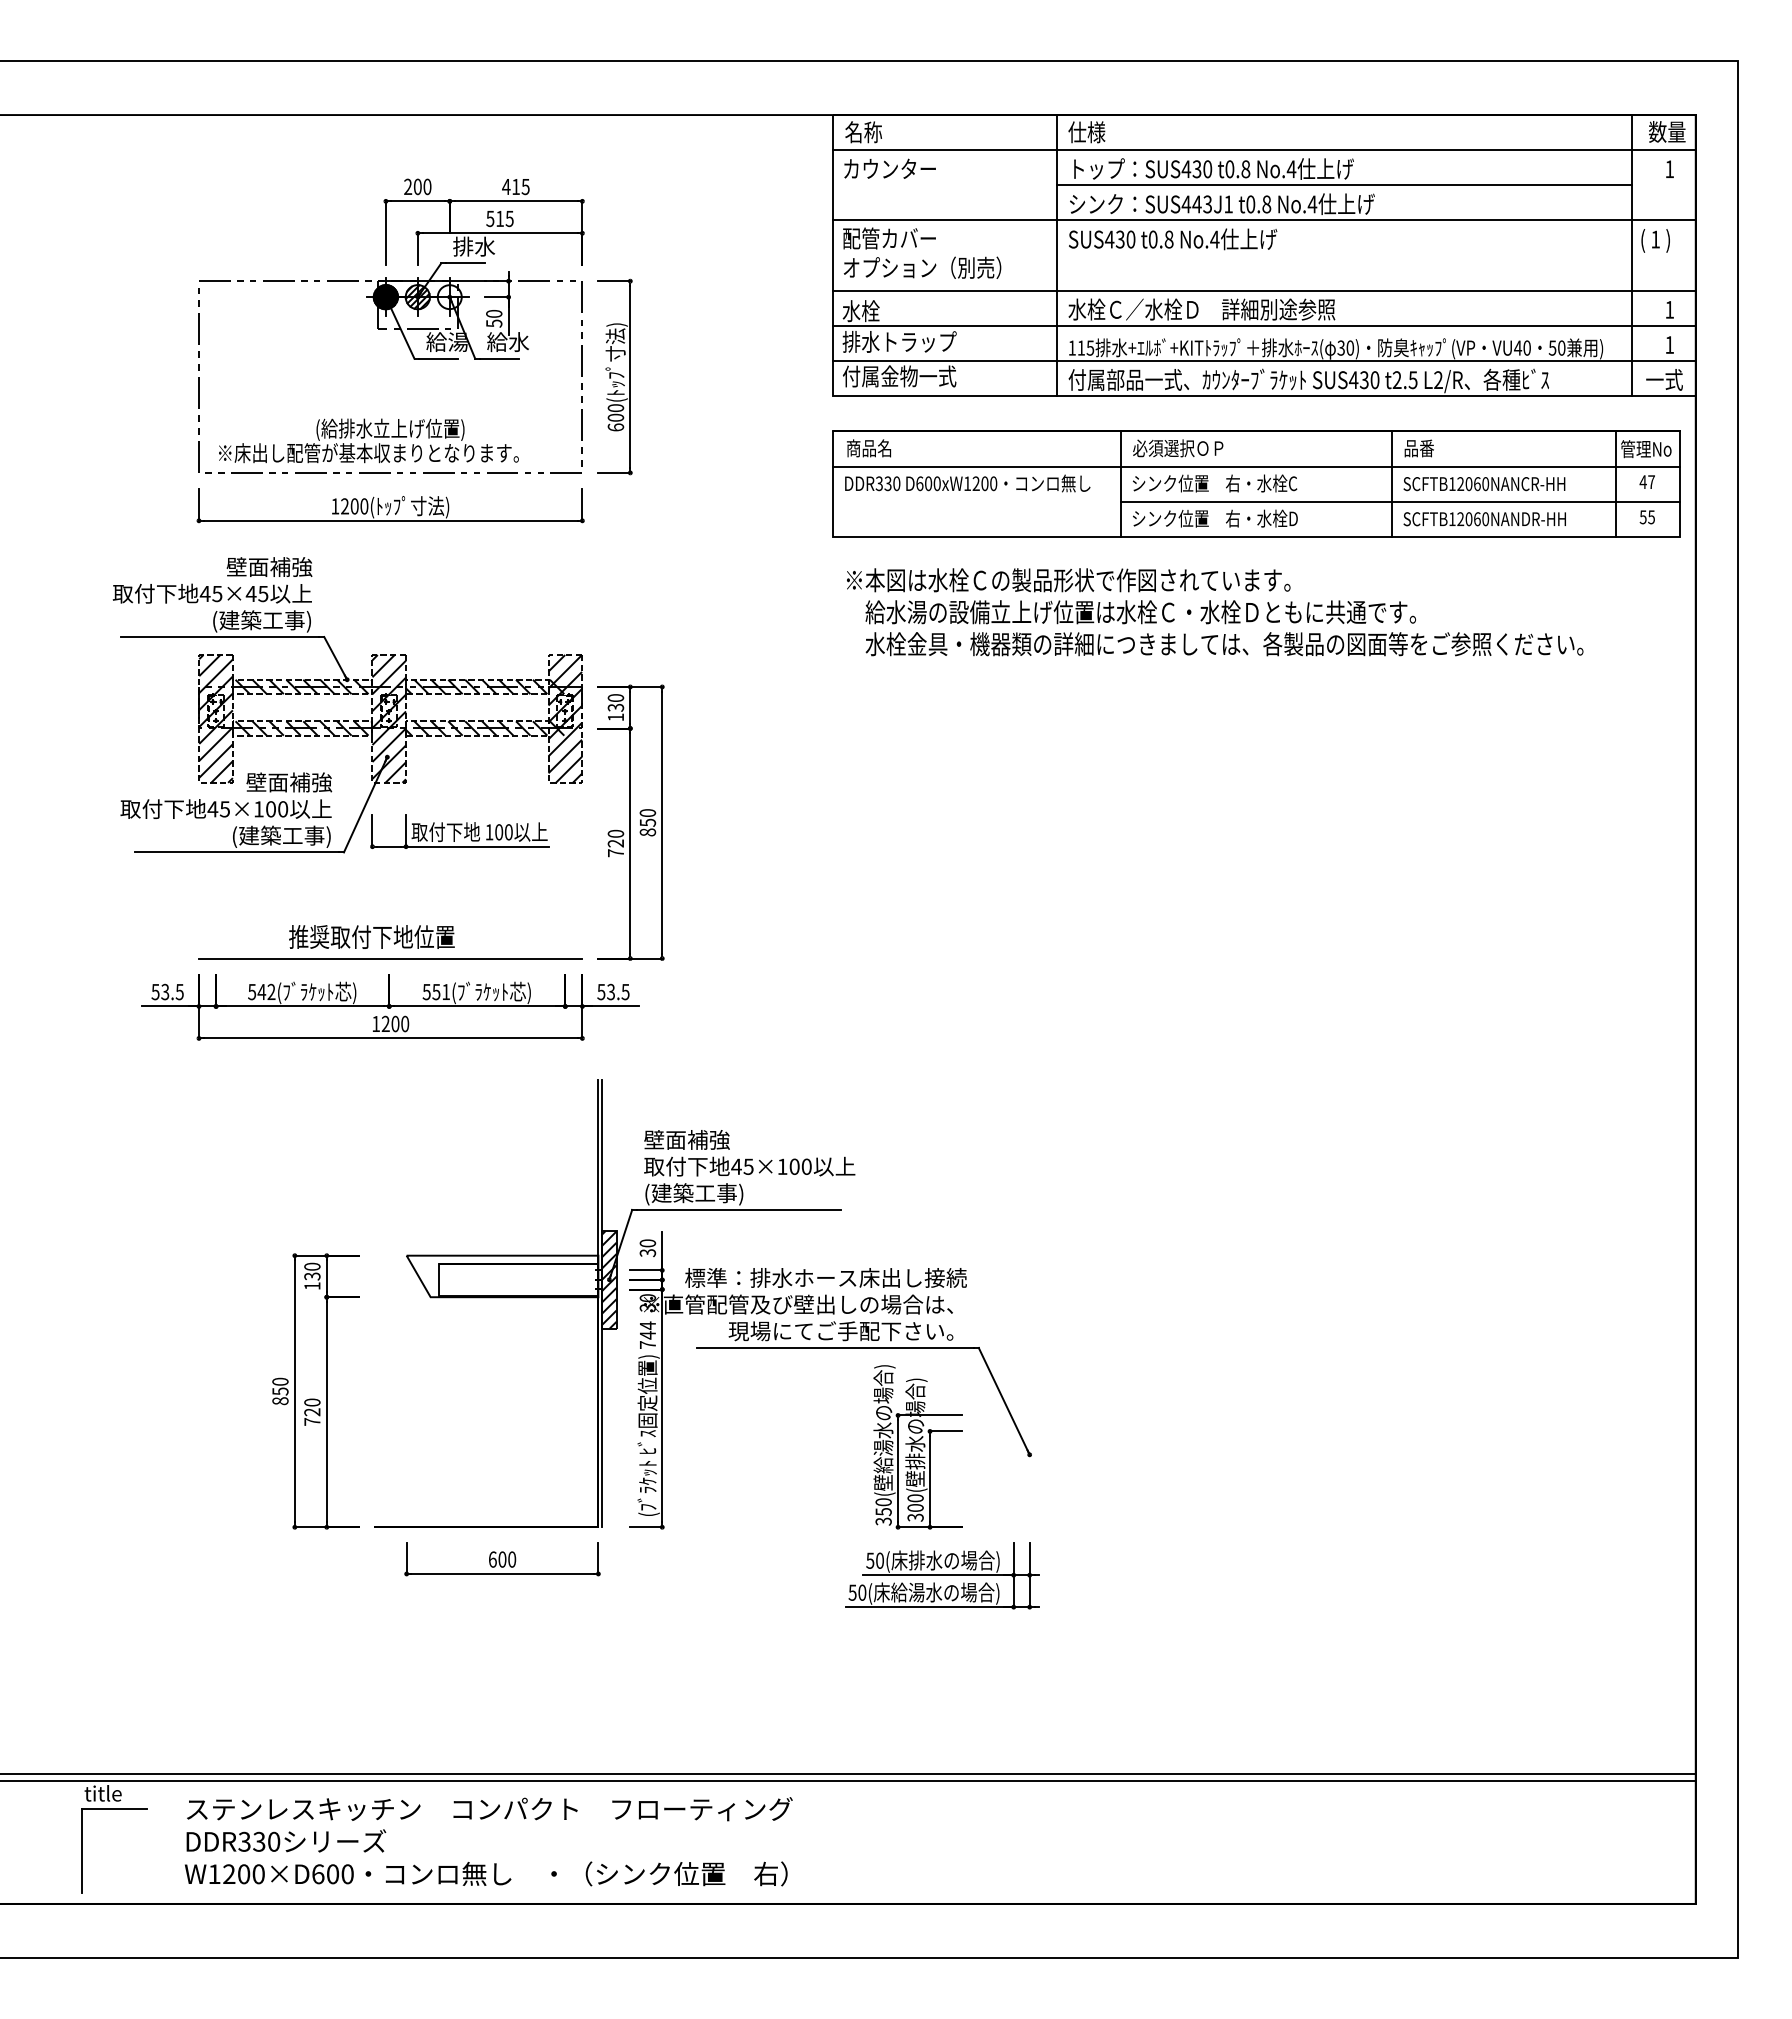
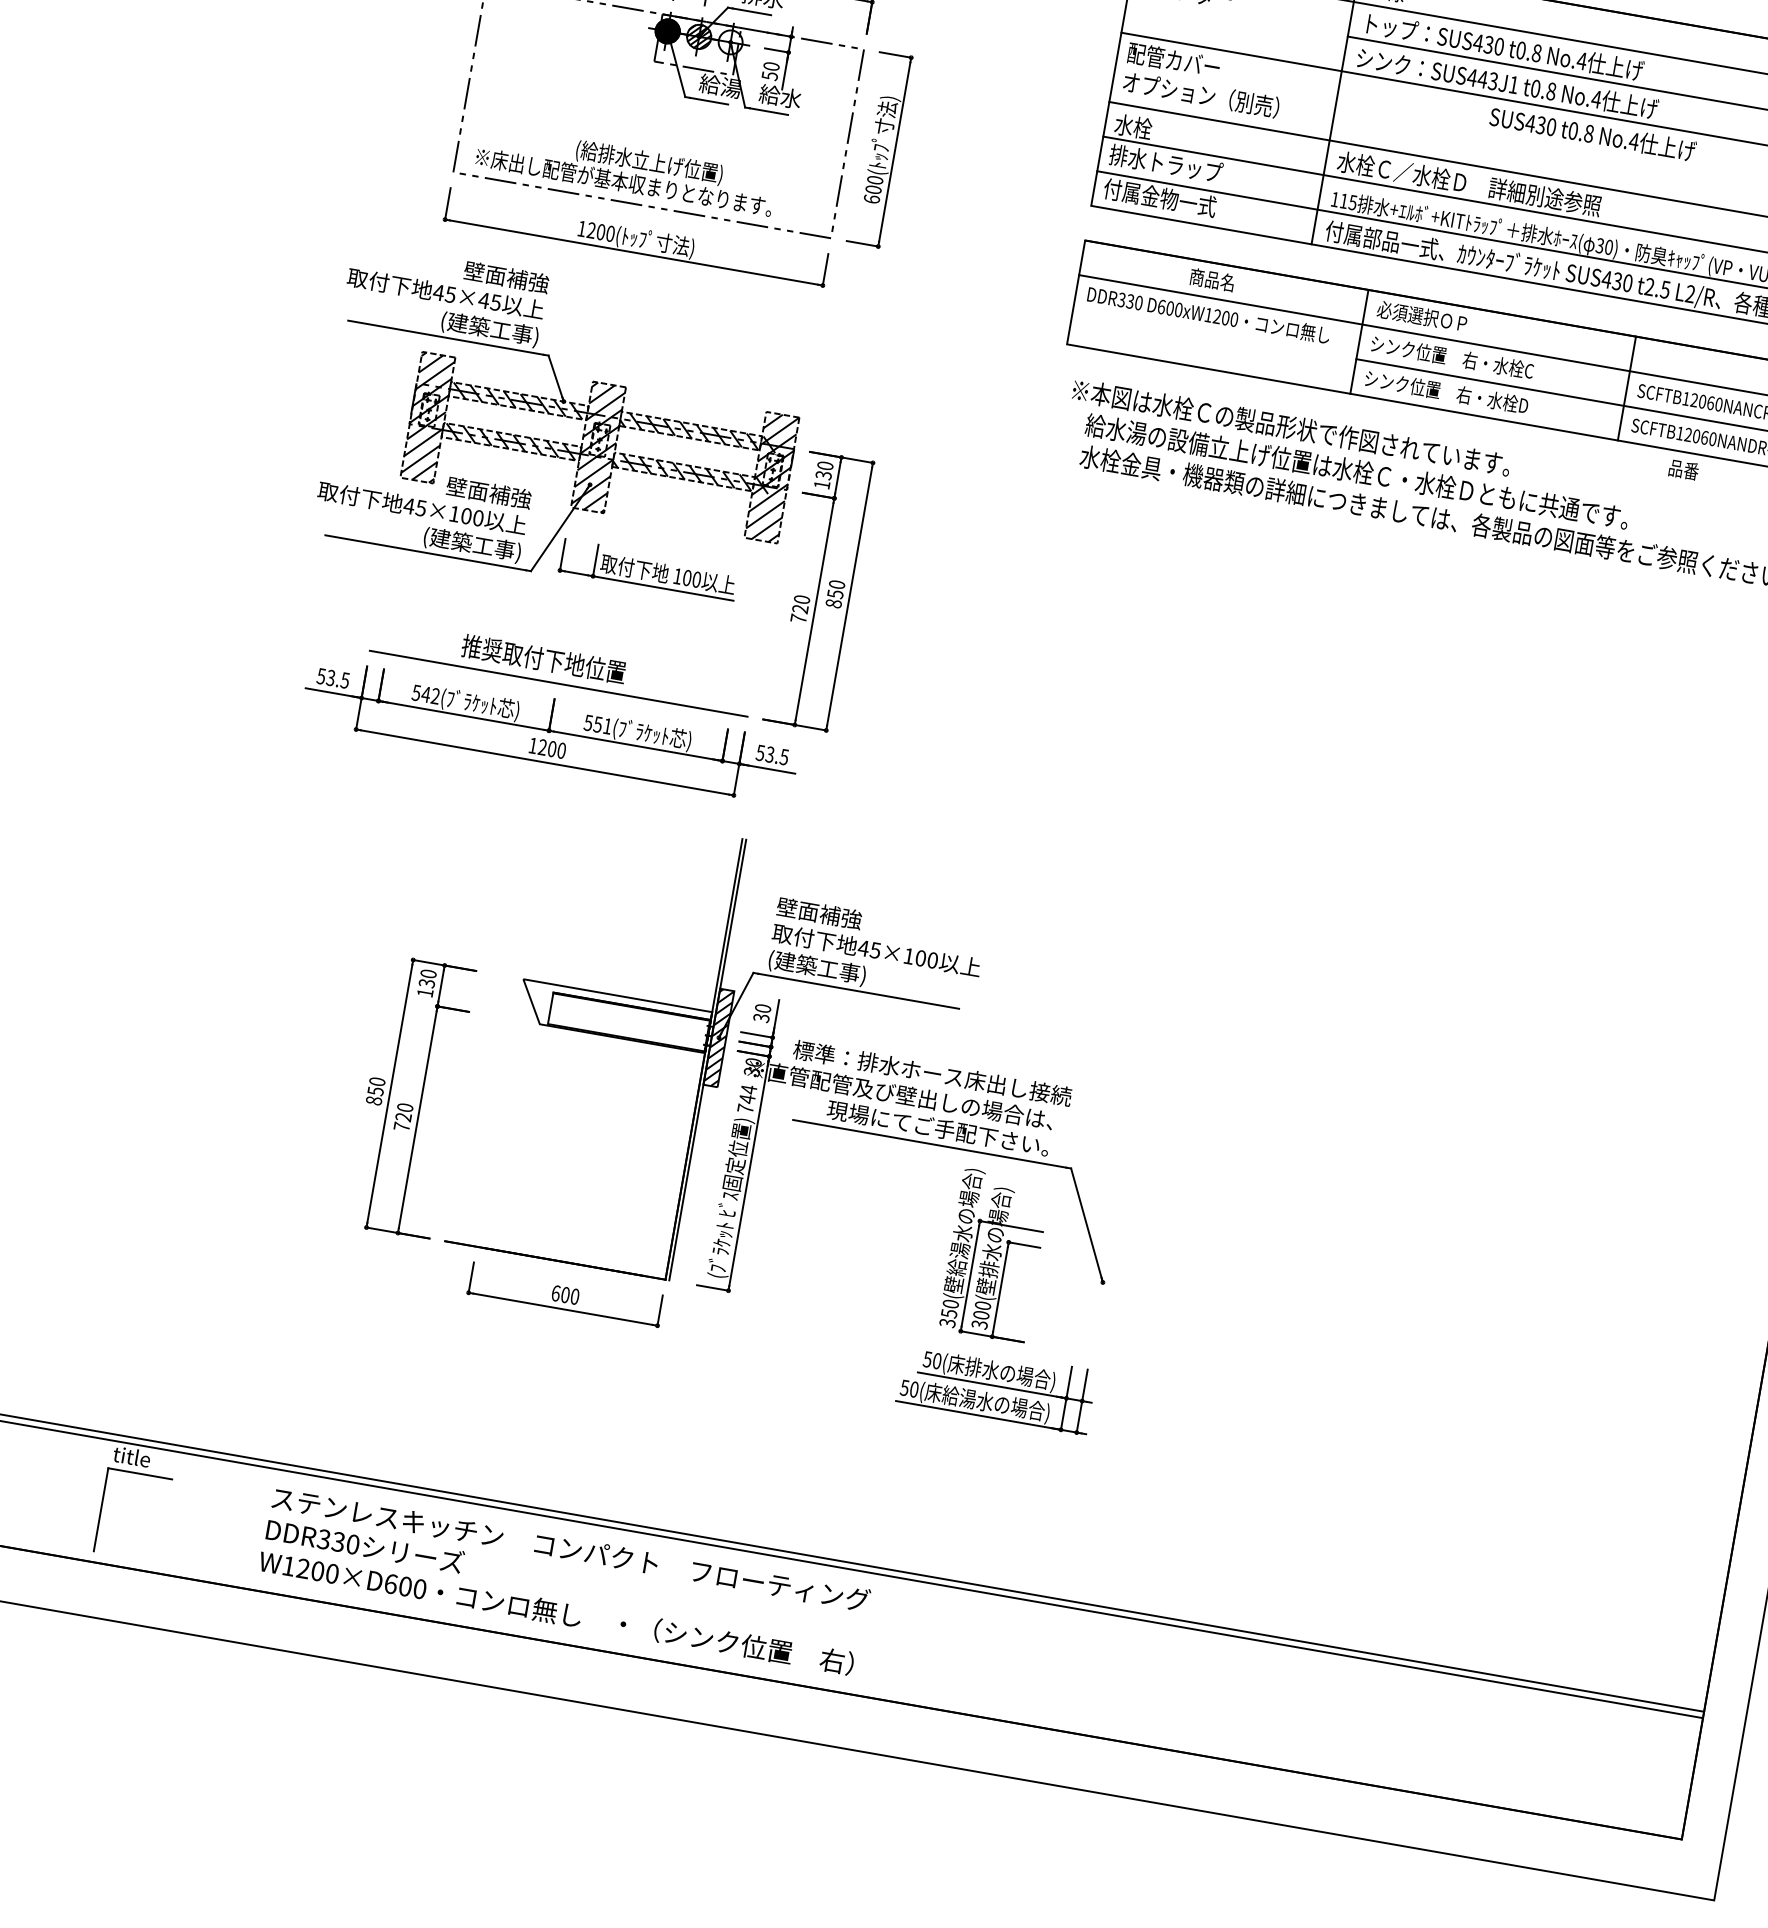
text: (1173, 239) -> (1593, 134), moved
text: (868, 448) -> (1211, 279), moved
text: (1418, 448) -> (1683, 469), moved
text: (488, 1841) -> (564, 1581), moved

